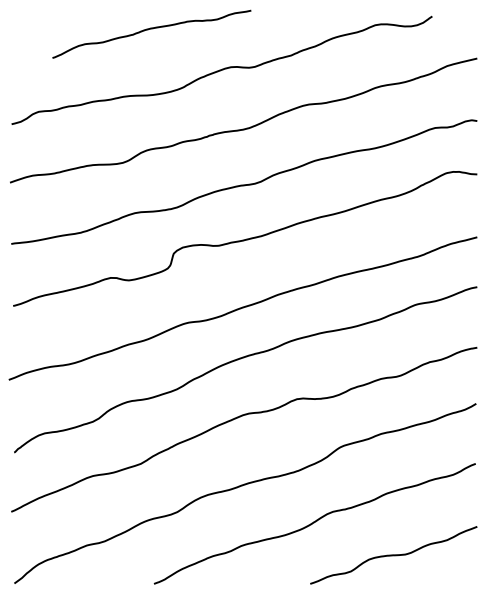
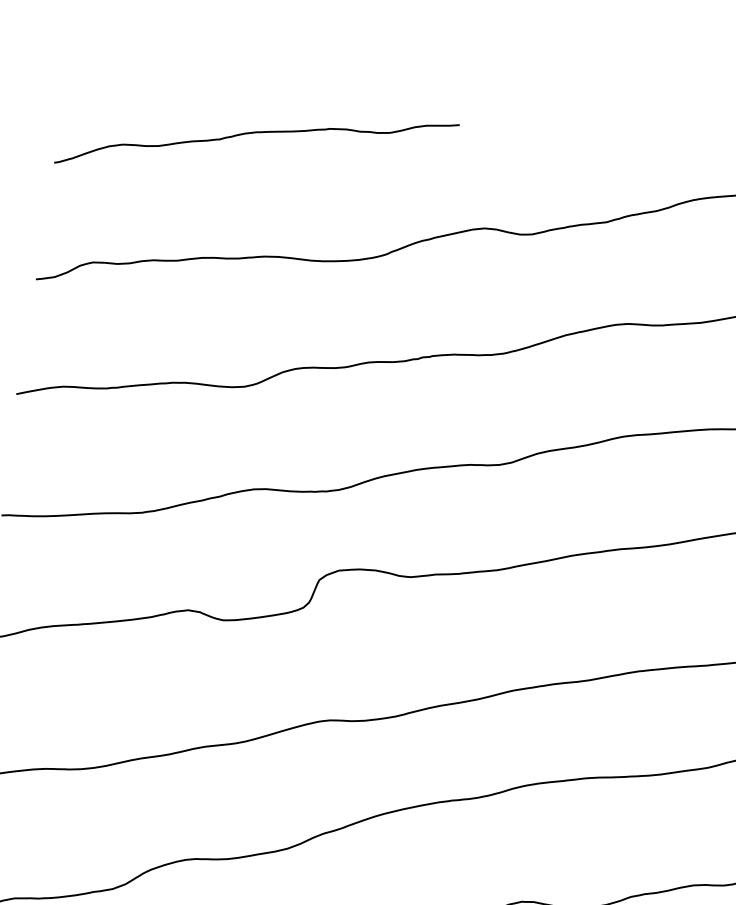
curve: (151, 29) -> (257, 134), moved

